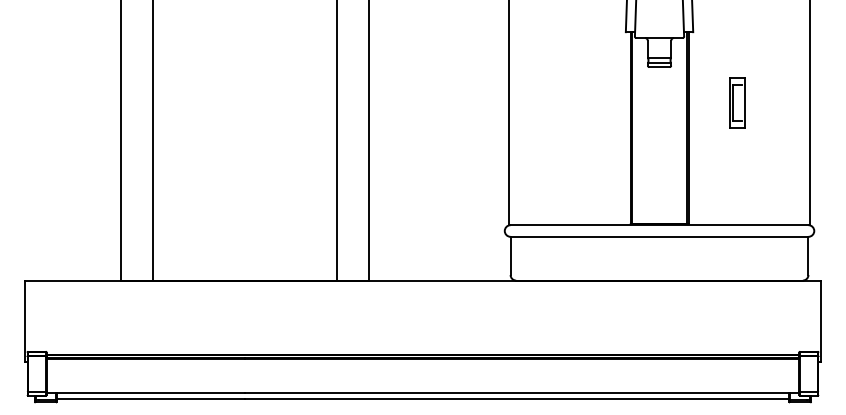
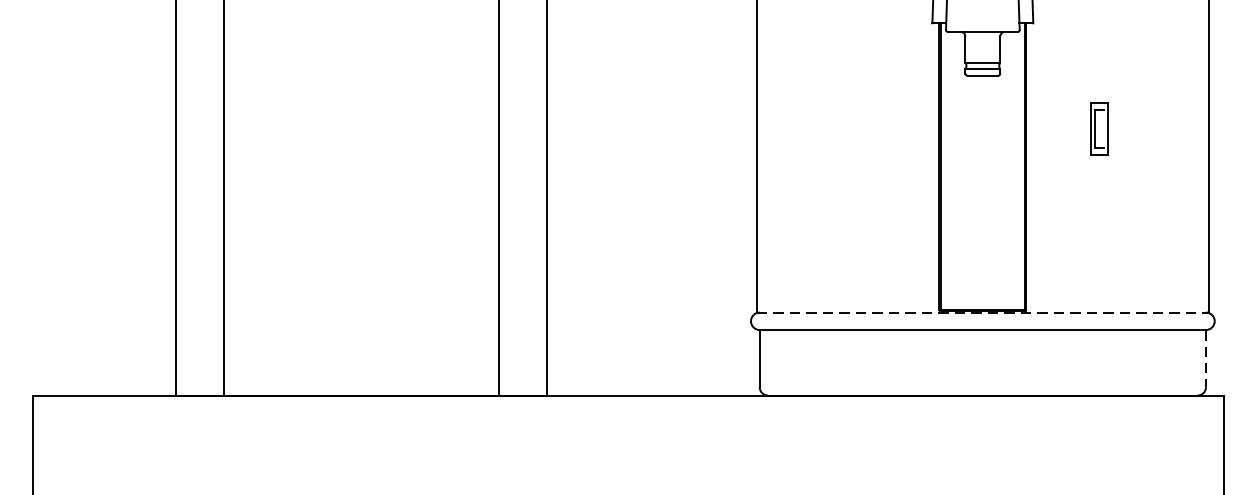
part: (737, 102) -> (1099, 128), size x0.7
line: (659, 225) -> (982, 313), solid -> dashed
line: (808, 256) -> (1206, 359), solid -> dashed

